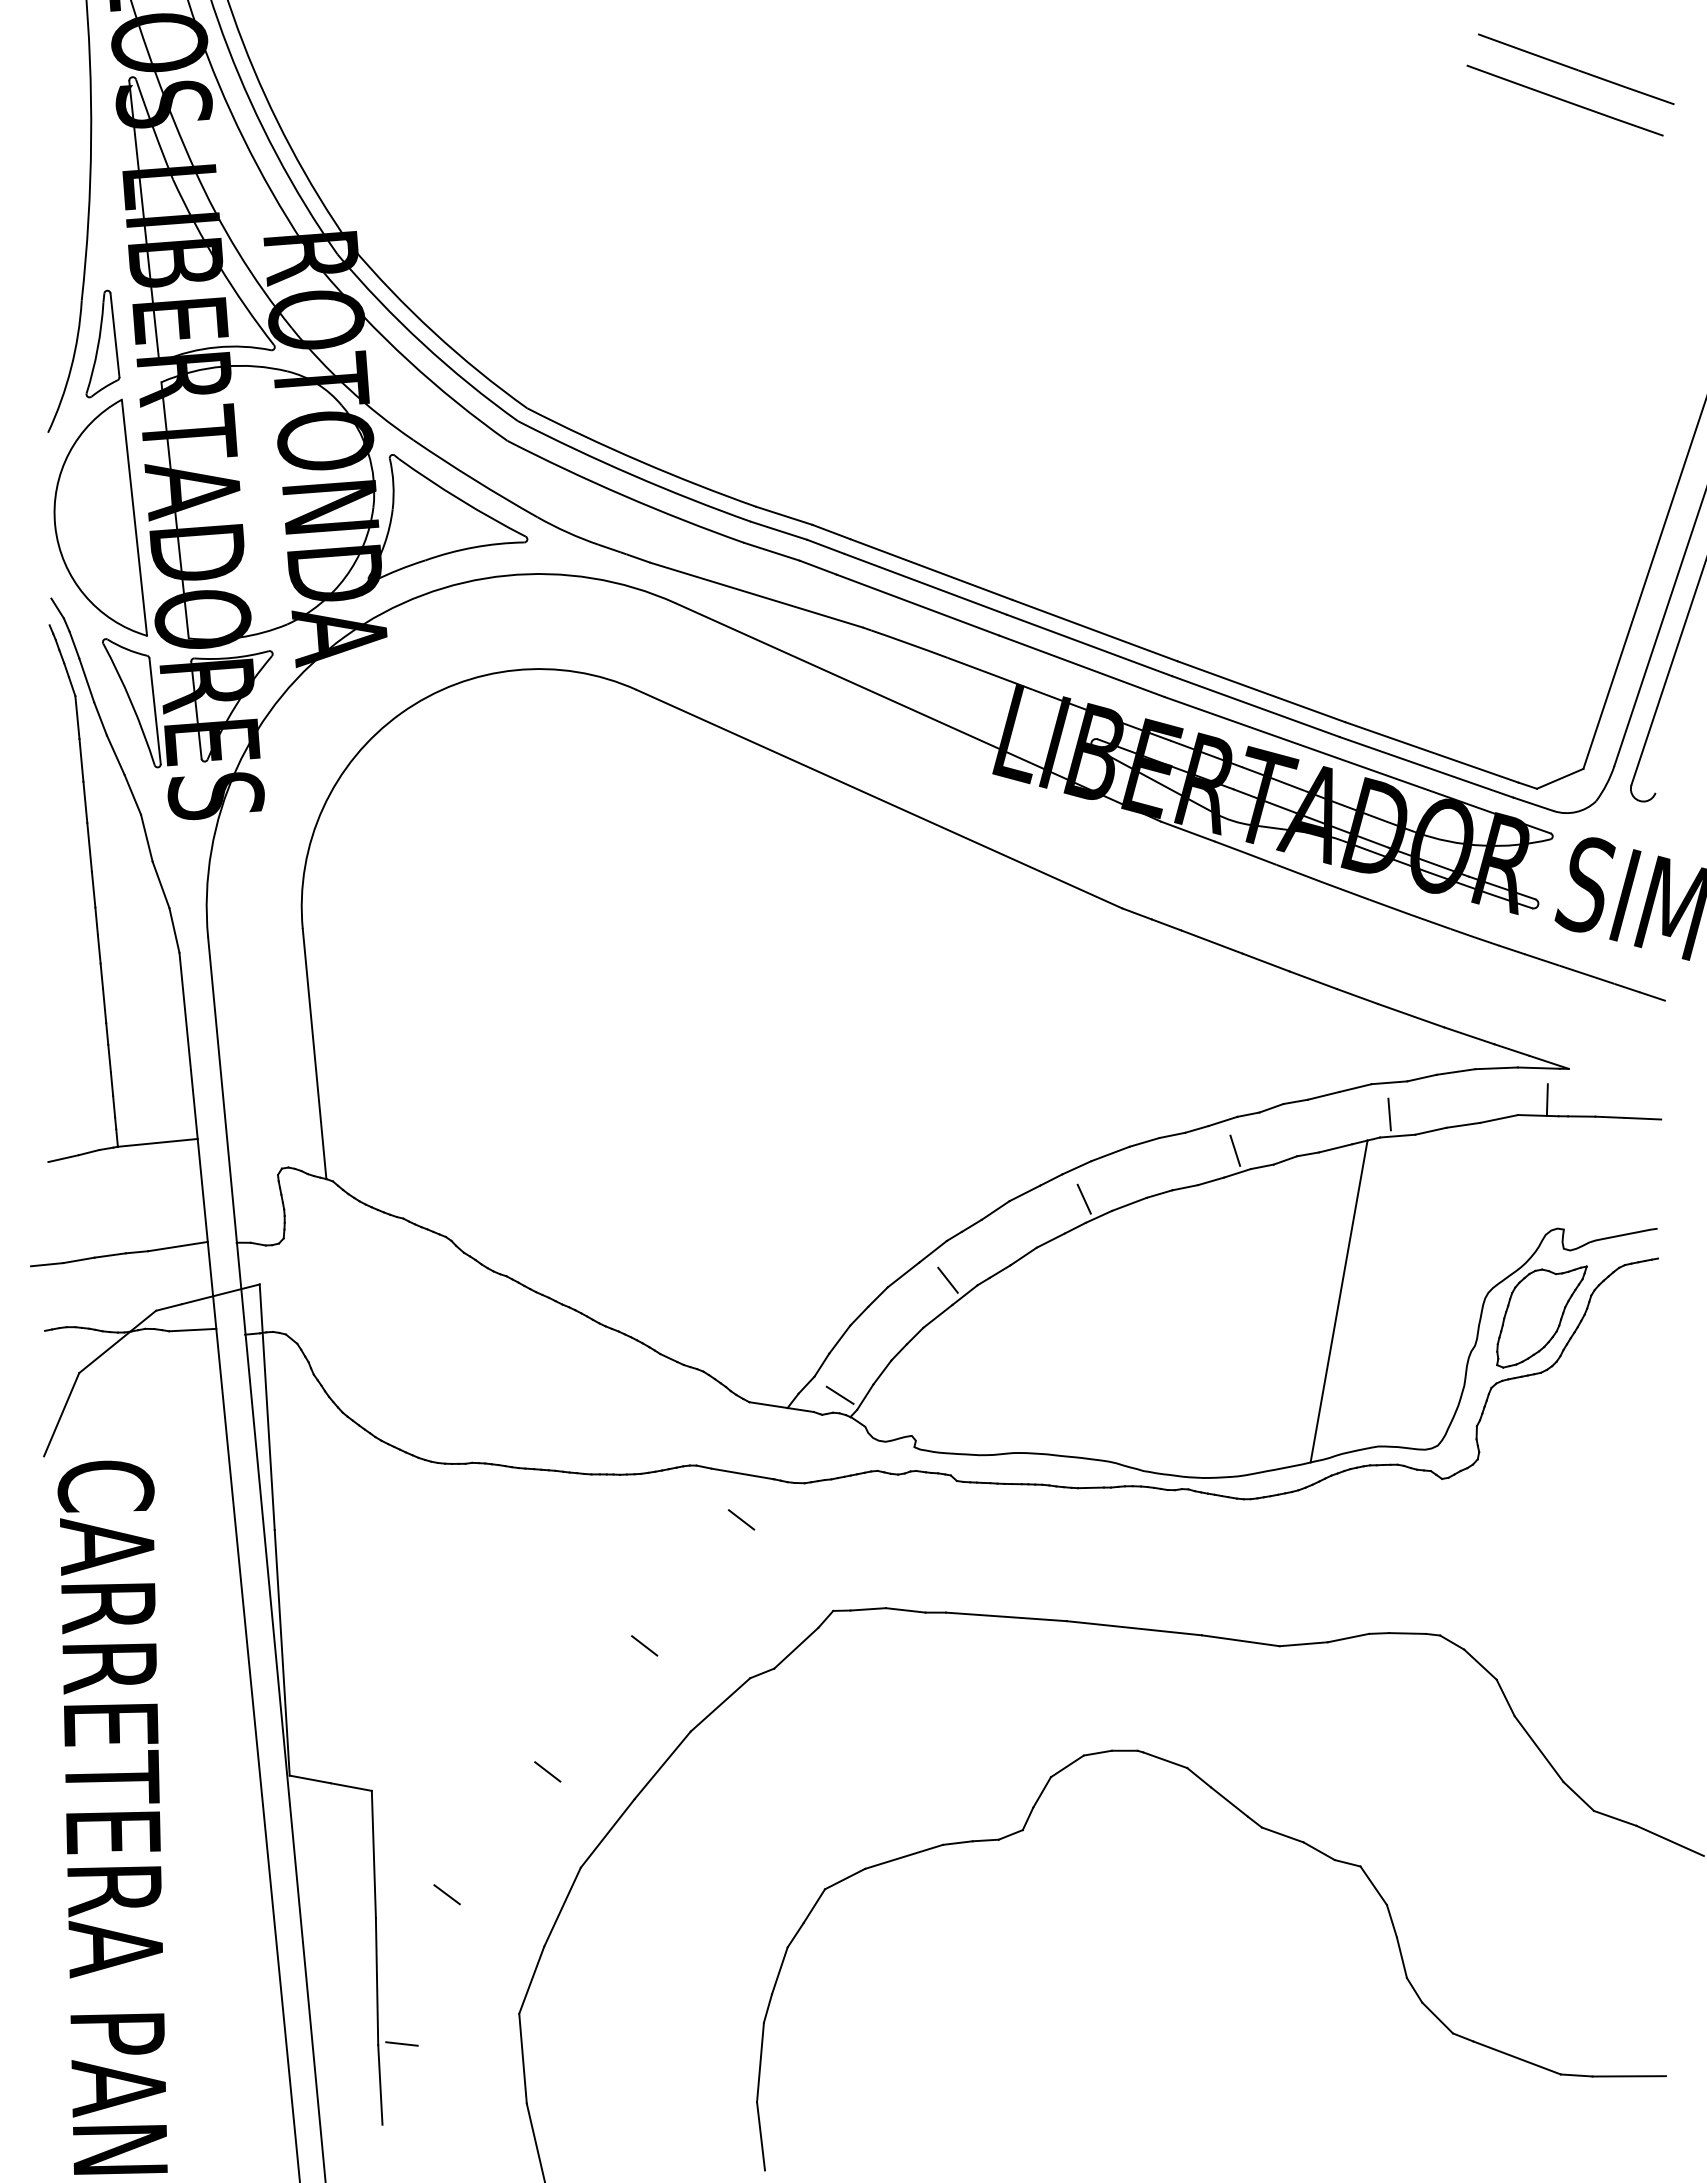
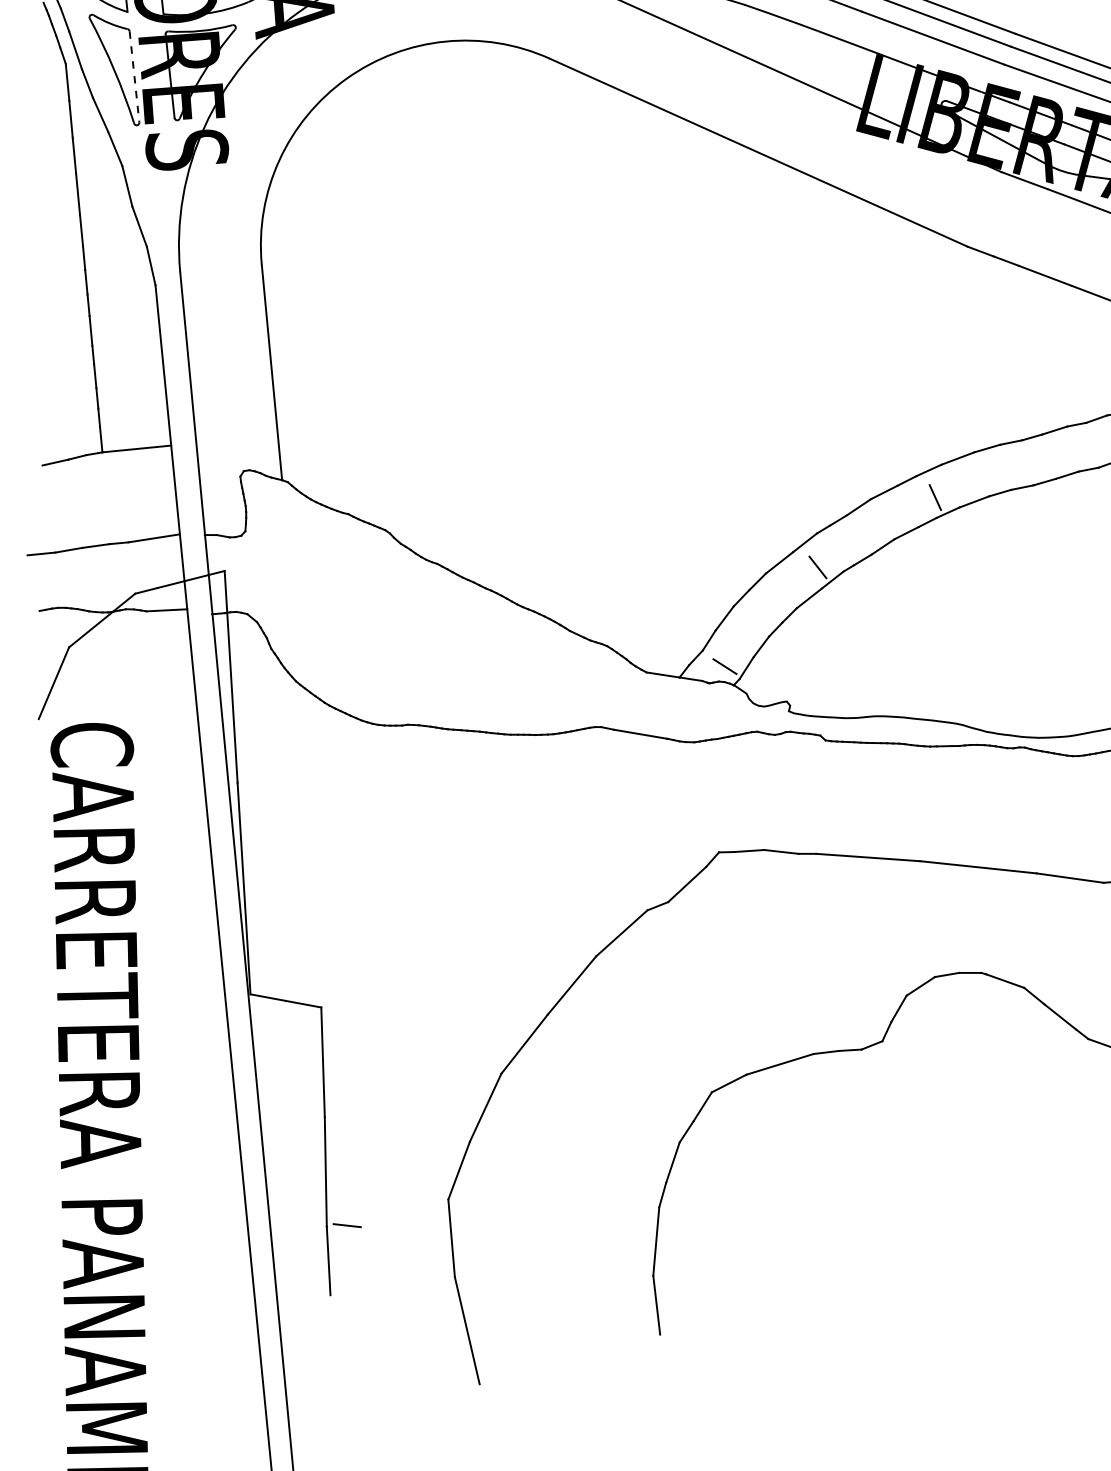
line: (155, 711) -> (134, 77), solid -> dashed
line: (1235, 1150) -> (1065, 455), removed
line: (741, 1519) -> (639, 773), removed
line: (644, 1645) -> (556, 882), removed
line: (547, 1771) -> (472, 990), removed
line: (446, 1894) -> (385, 1096), removed

